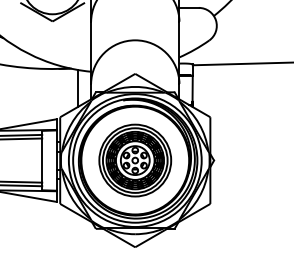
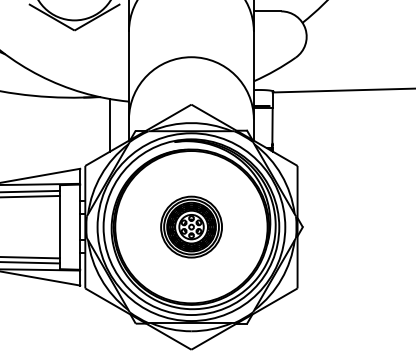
part: (135, 160) -> (191, 227), size x0.6

